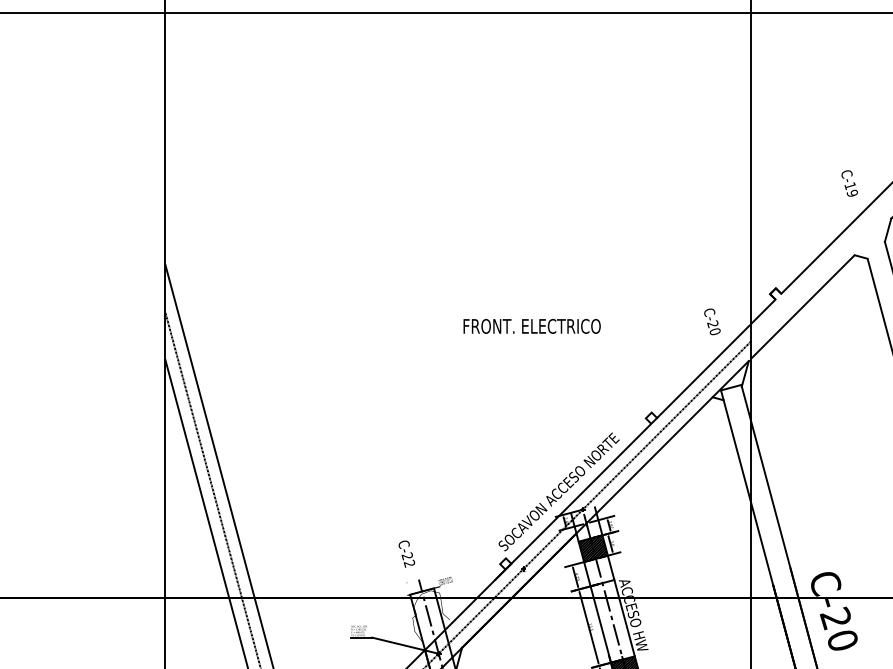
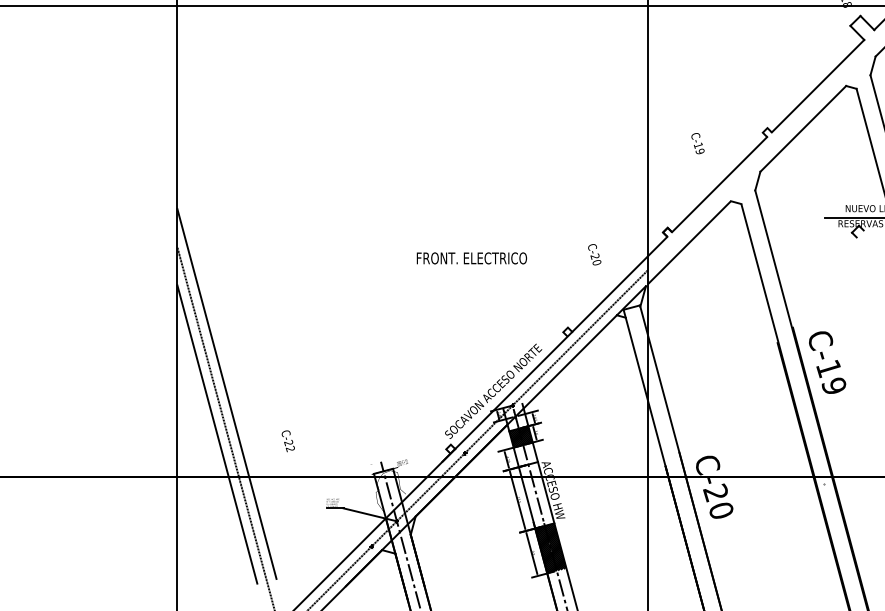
text: (849, 183) -> (697, 143), moved
text: (712, 321) -> (594, 254), moved
text: (405, 554) -> (287, 441), moved

